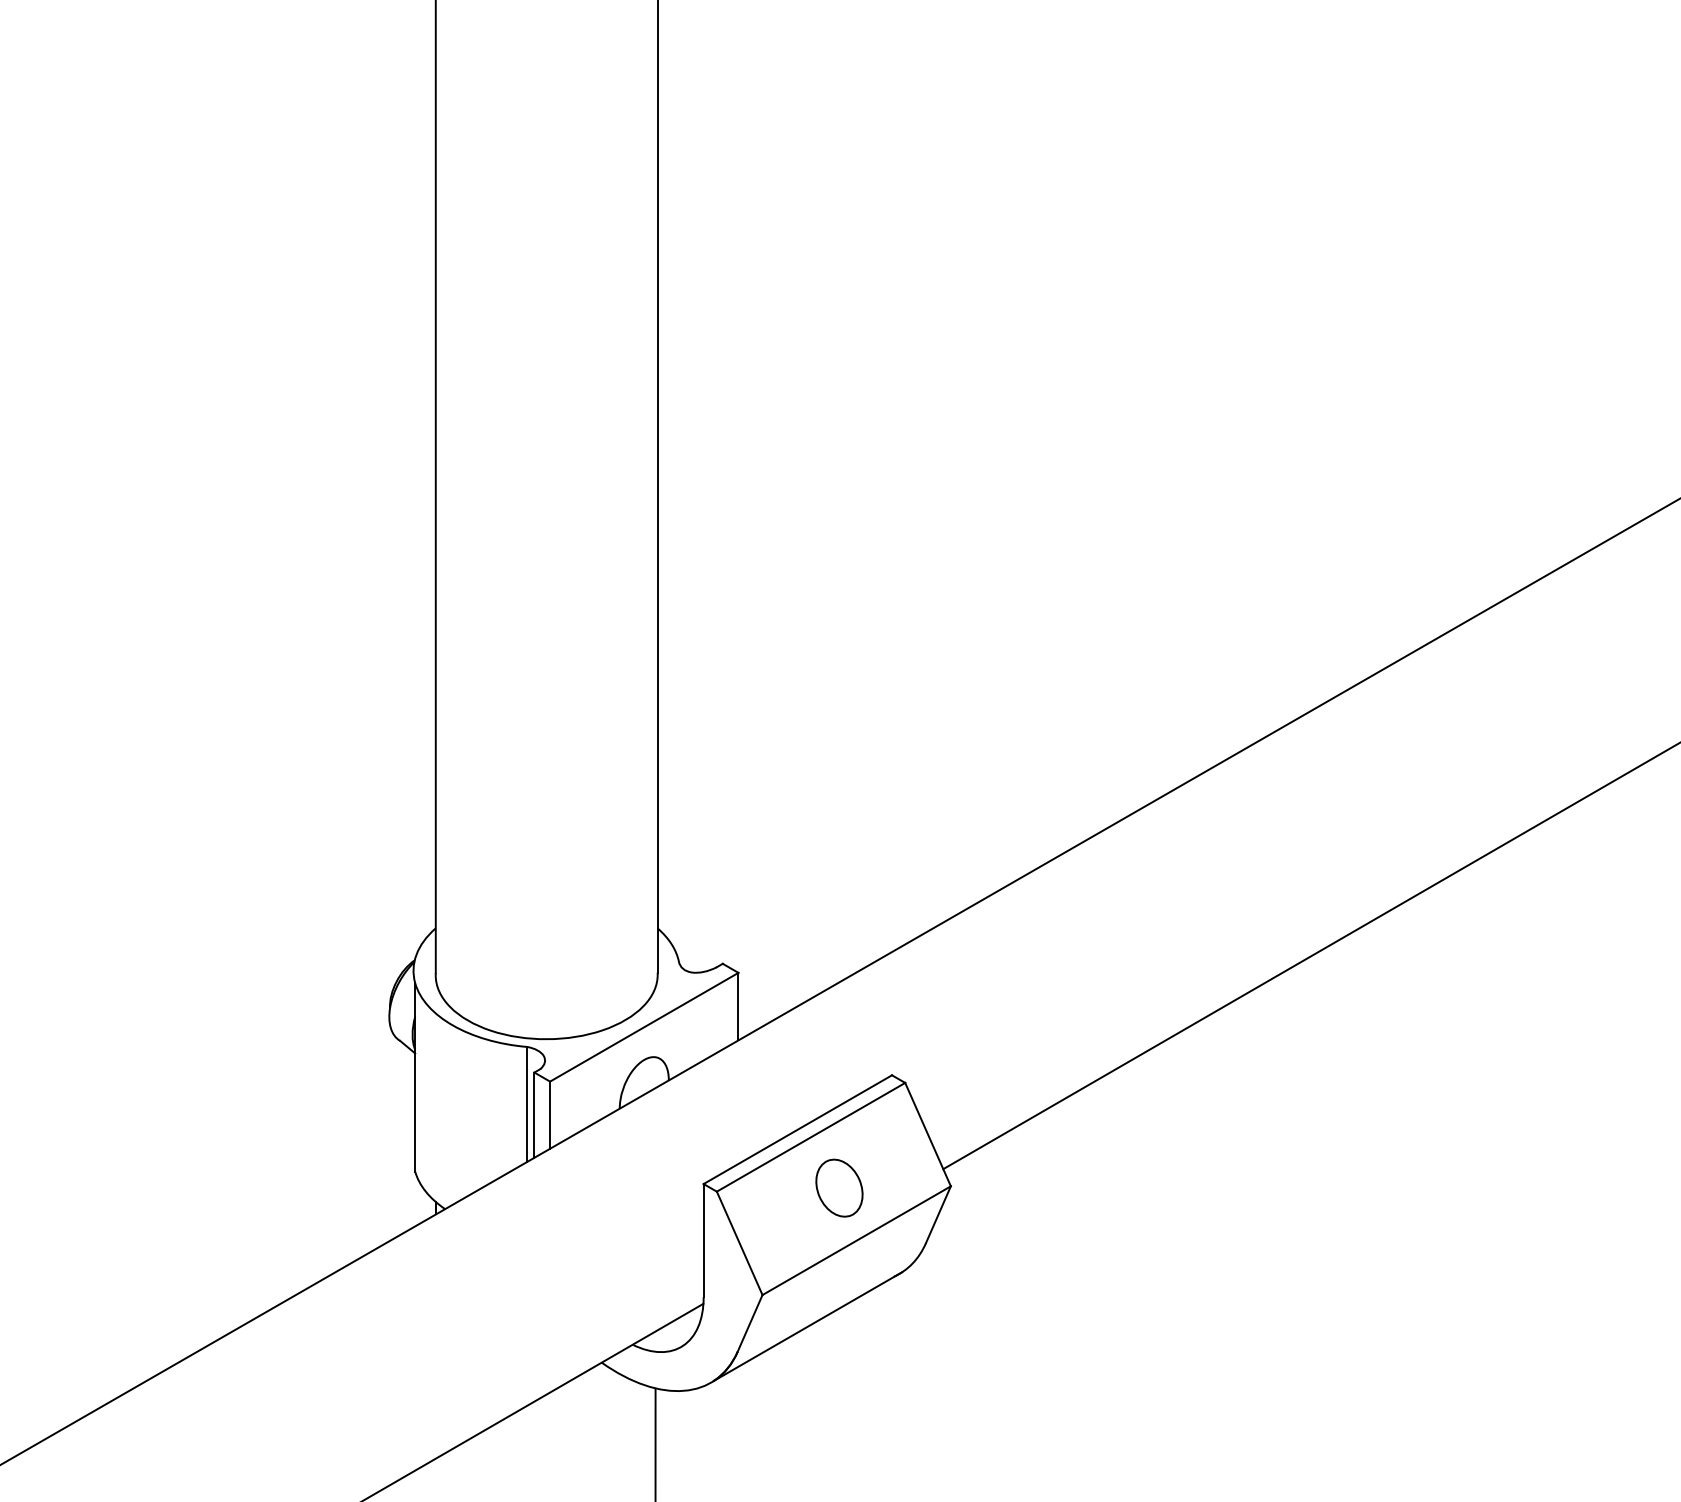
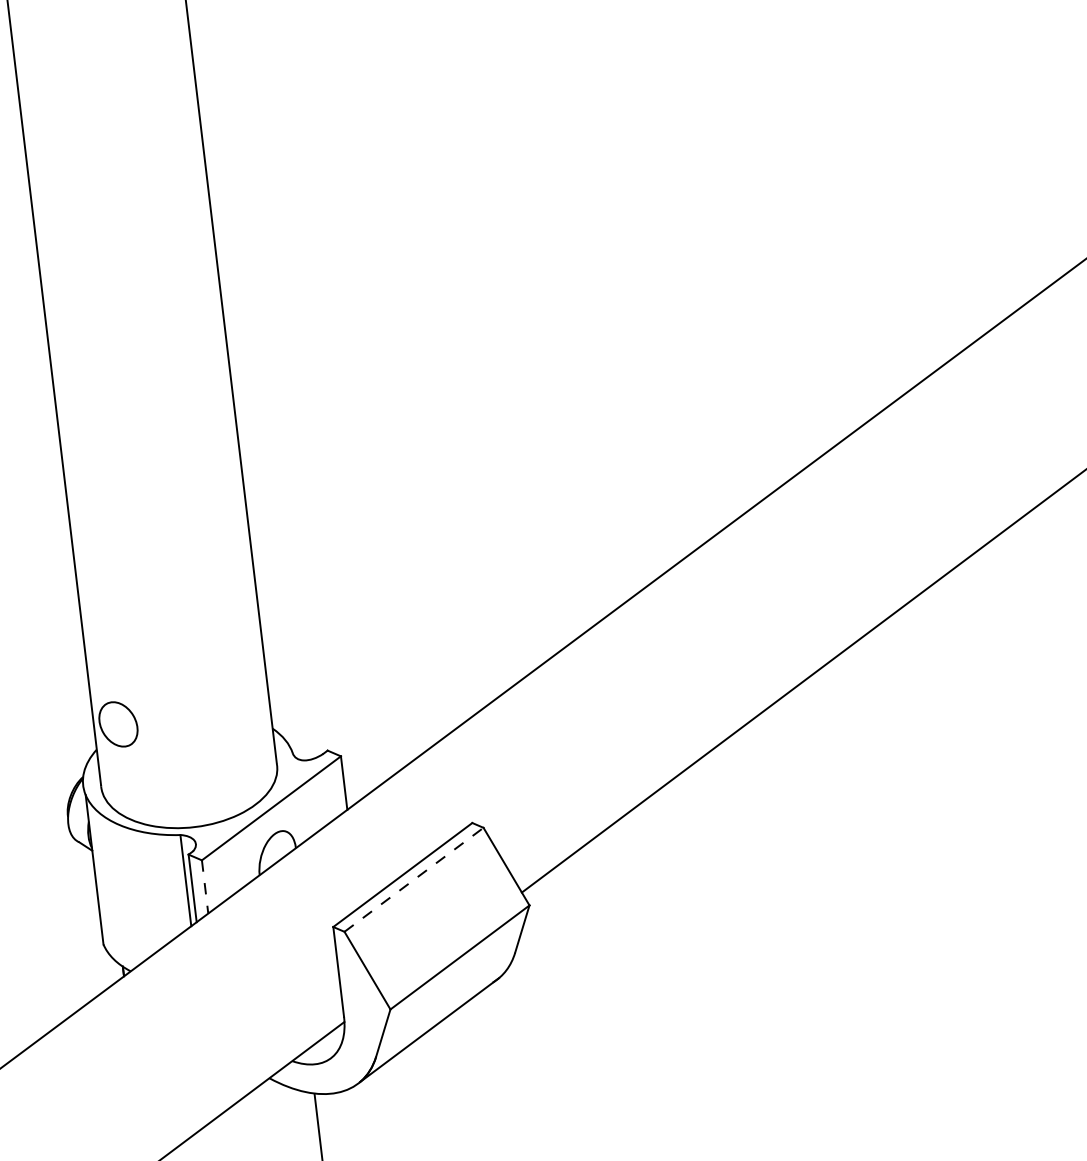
line: (550, 1115) -> (205, 887), solid -> dashed
line: (811, 1137) -> (414, 879), solid -> dashed
part: (839, 1187) -> (118, 723), moved

